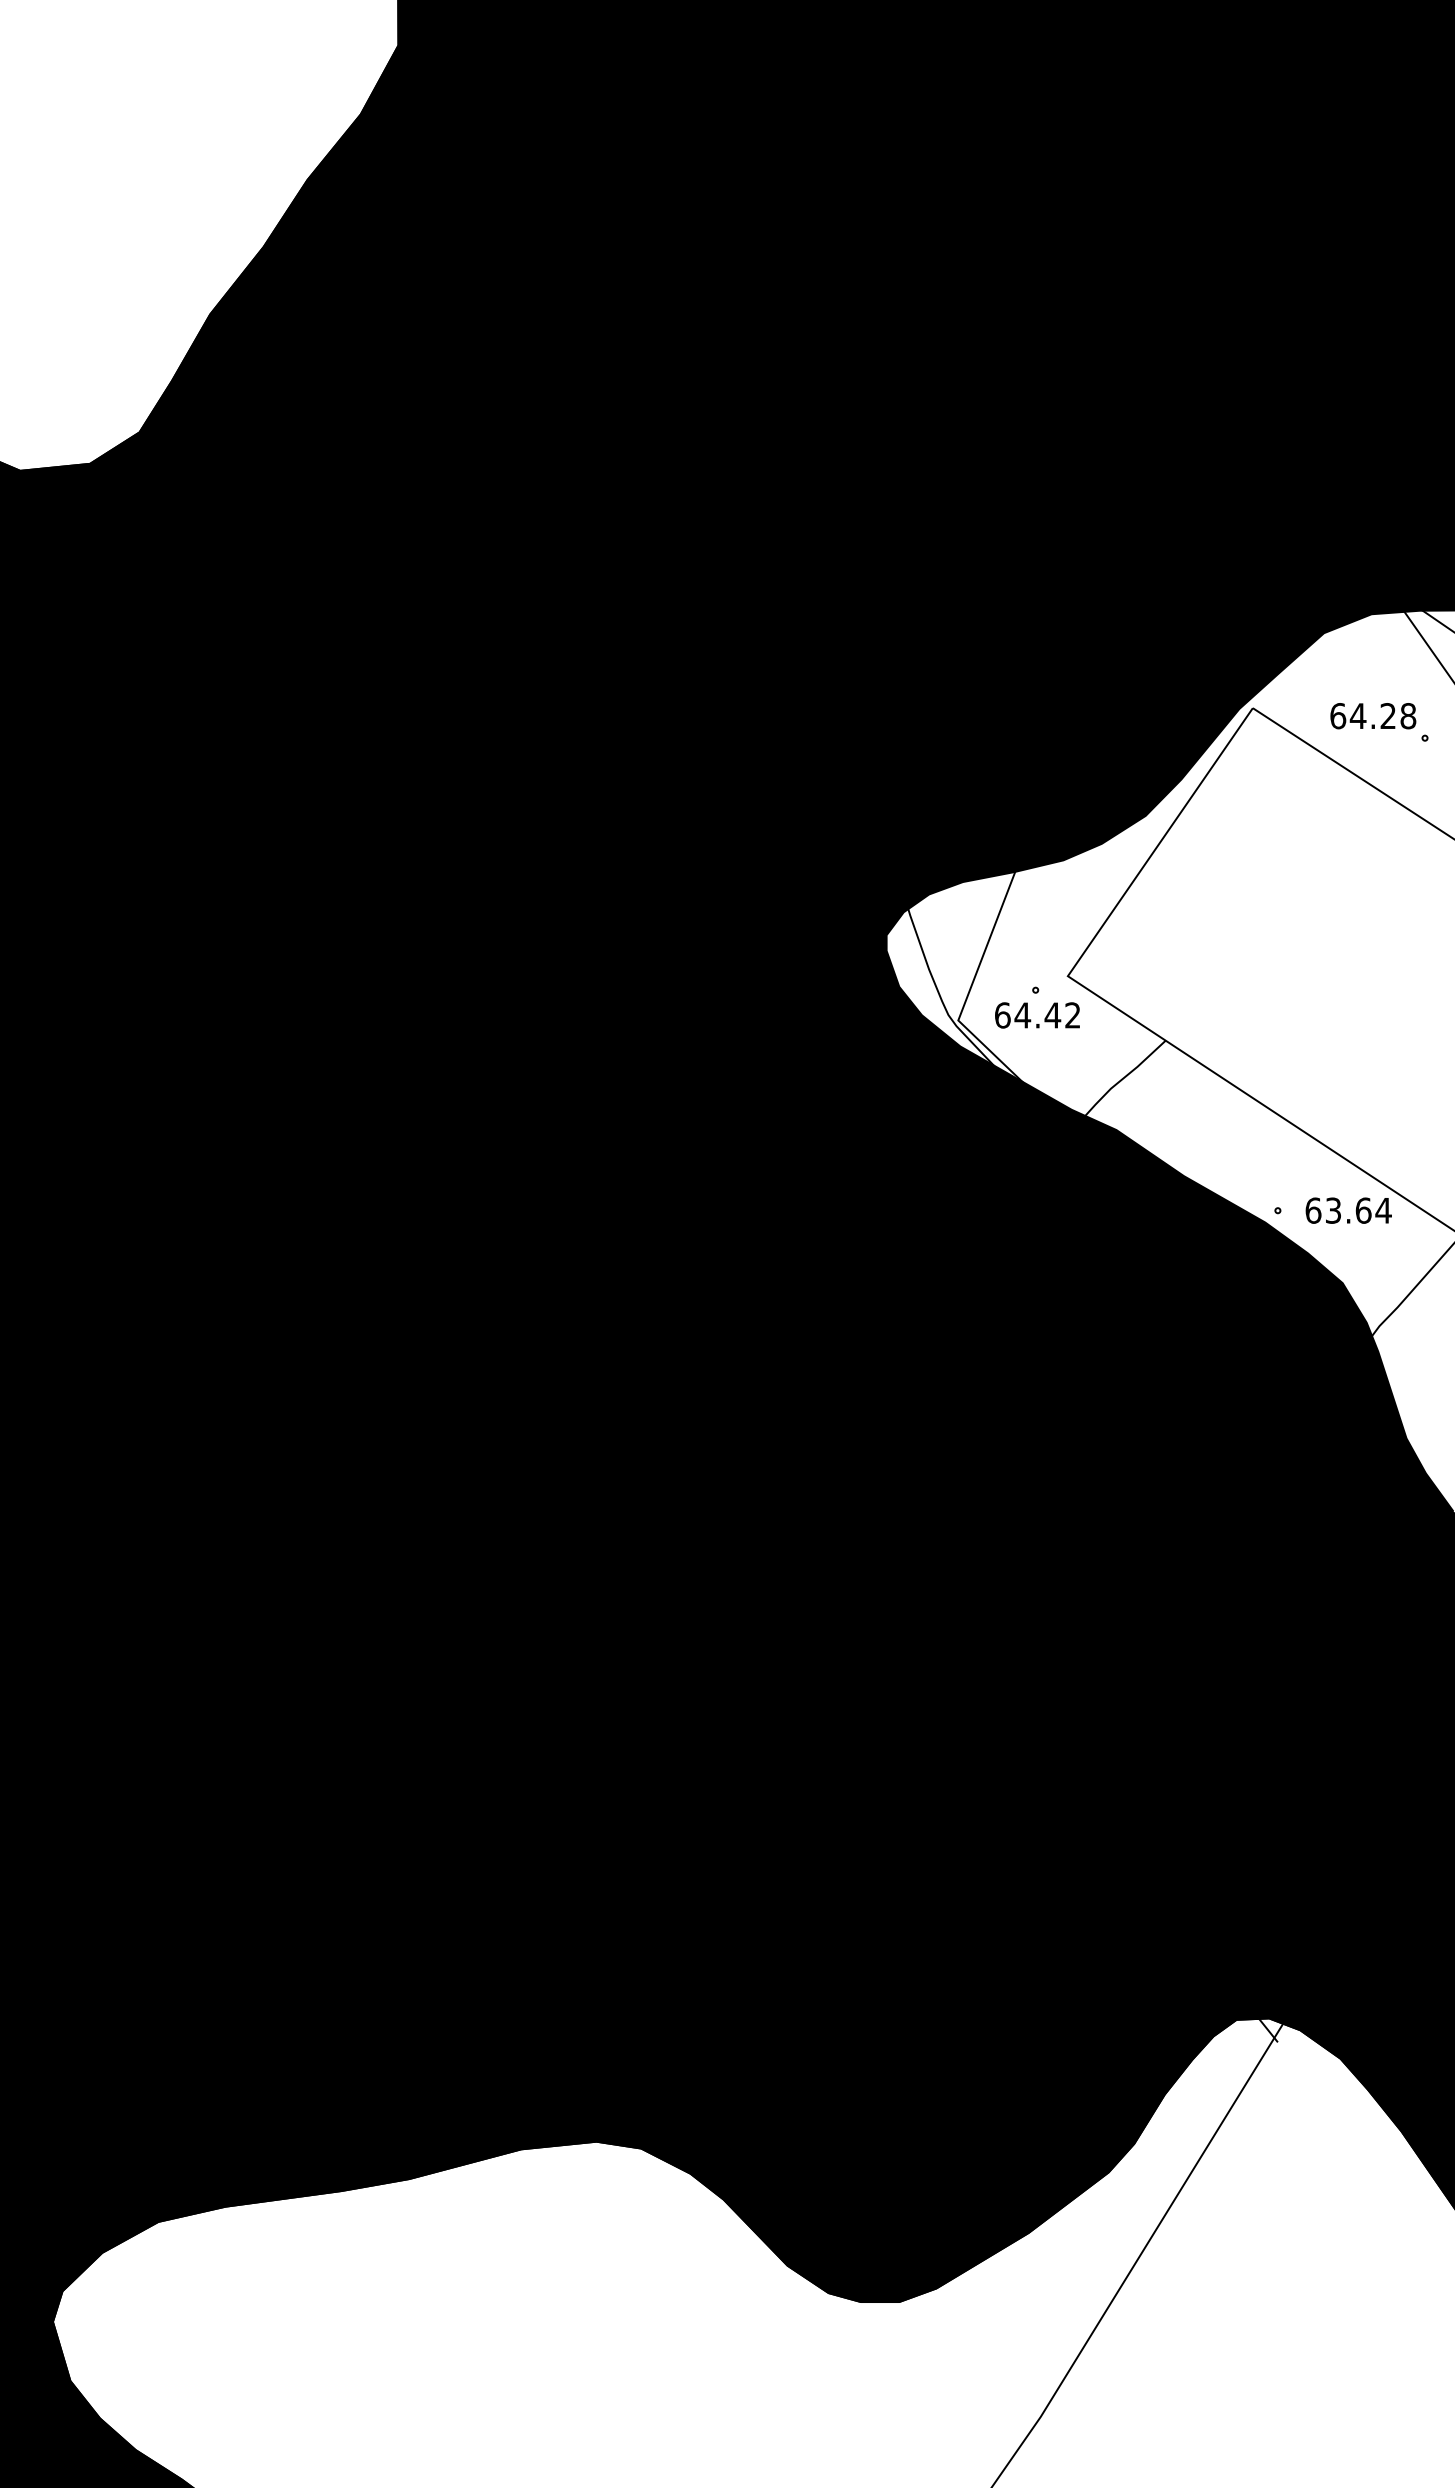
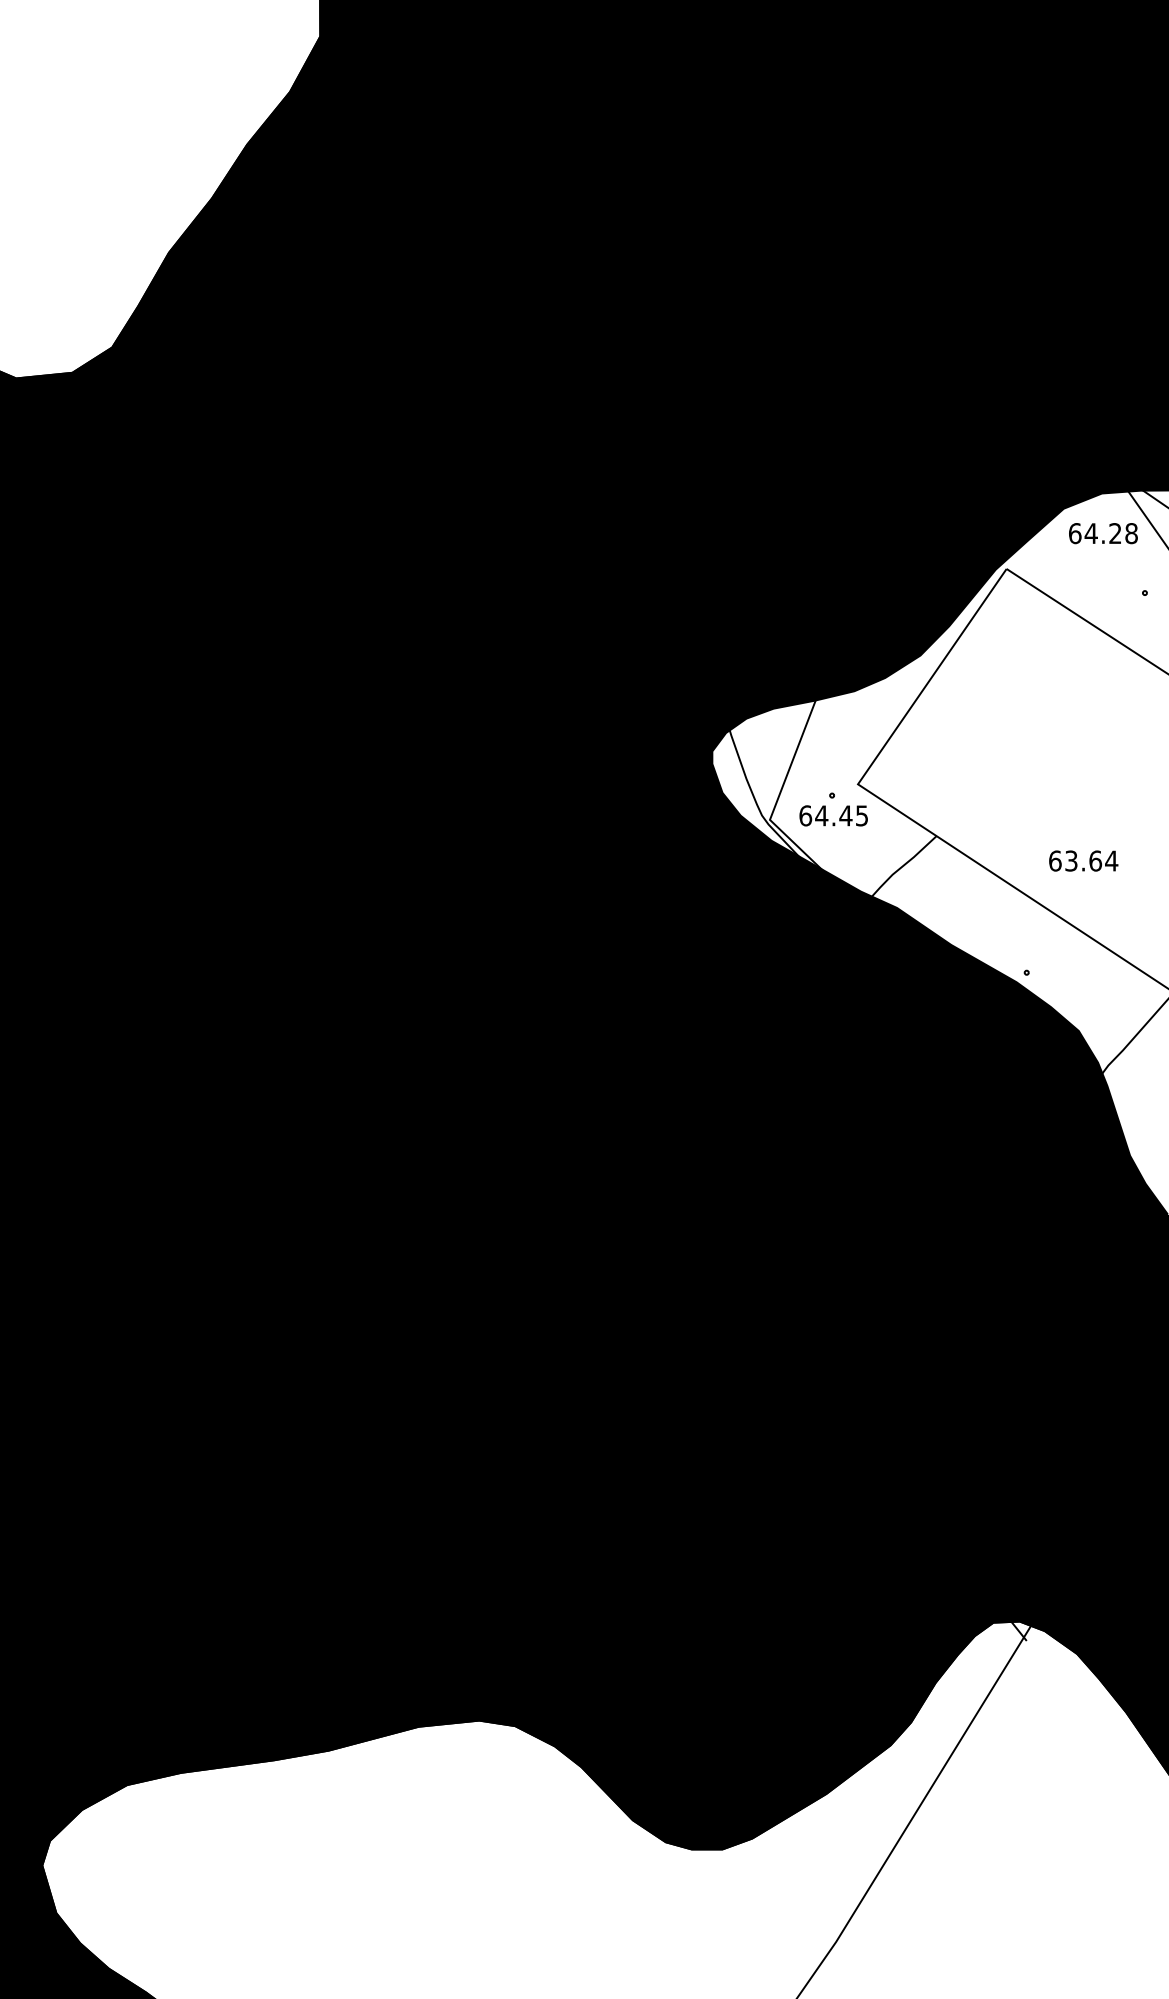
text: (1373, 716) -> (1103, 533), moved
text: (1072, 1015) -> (861, 815), 64.42 -> 64.45
text: (1348, 1210) -> (1083, 860), moved

